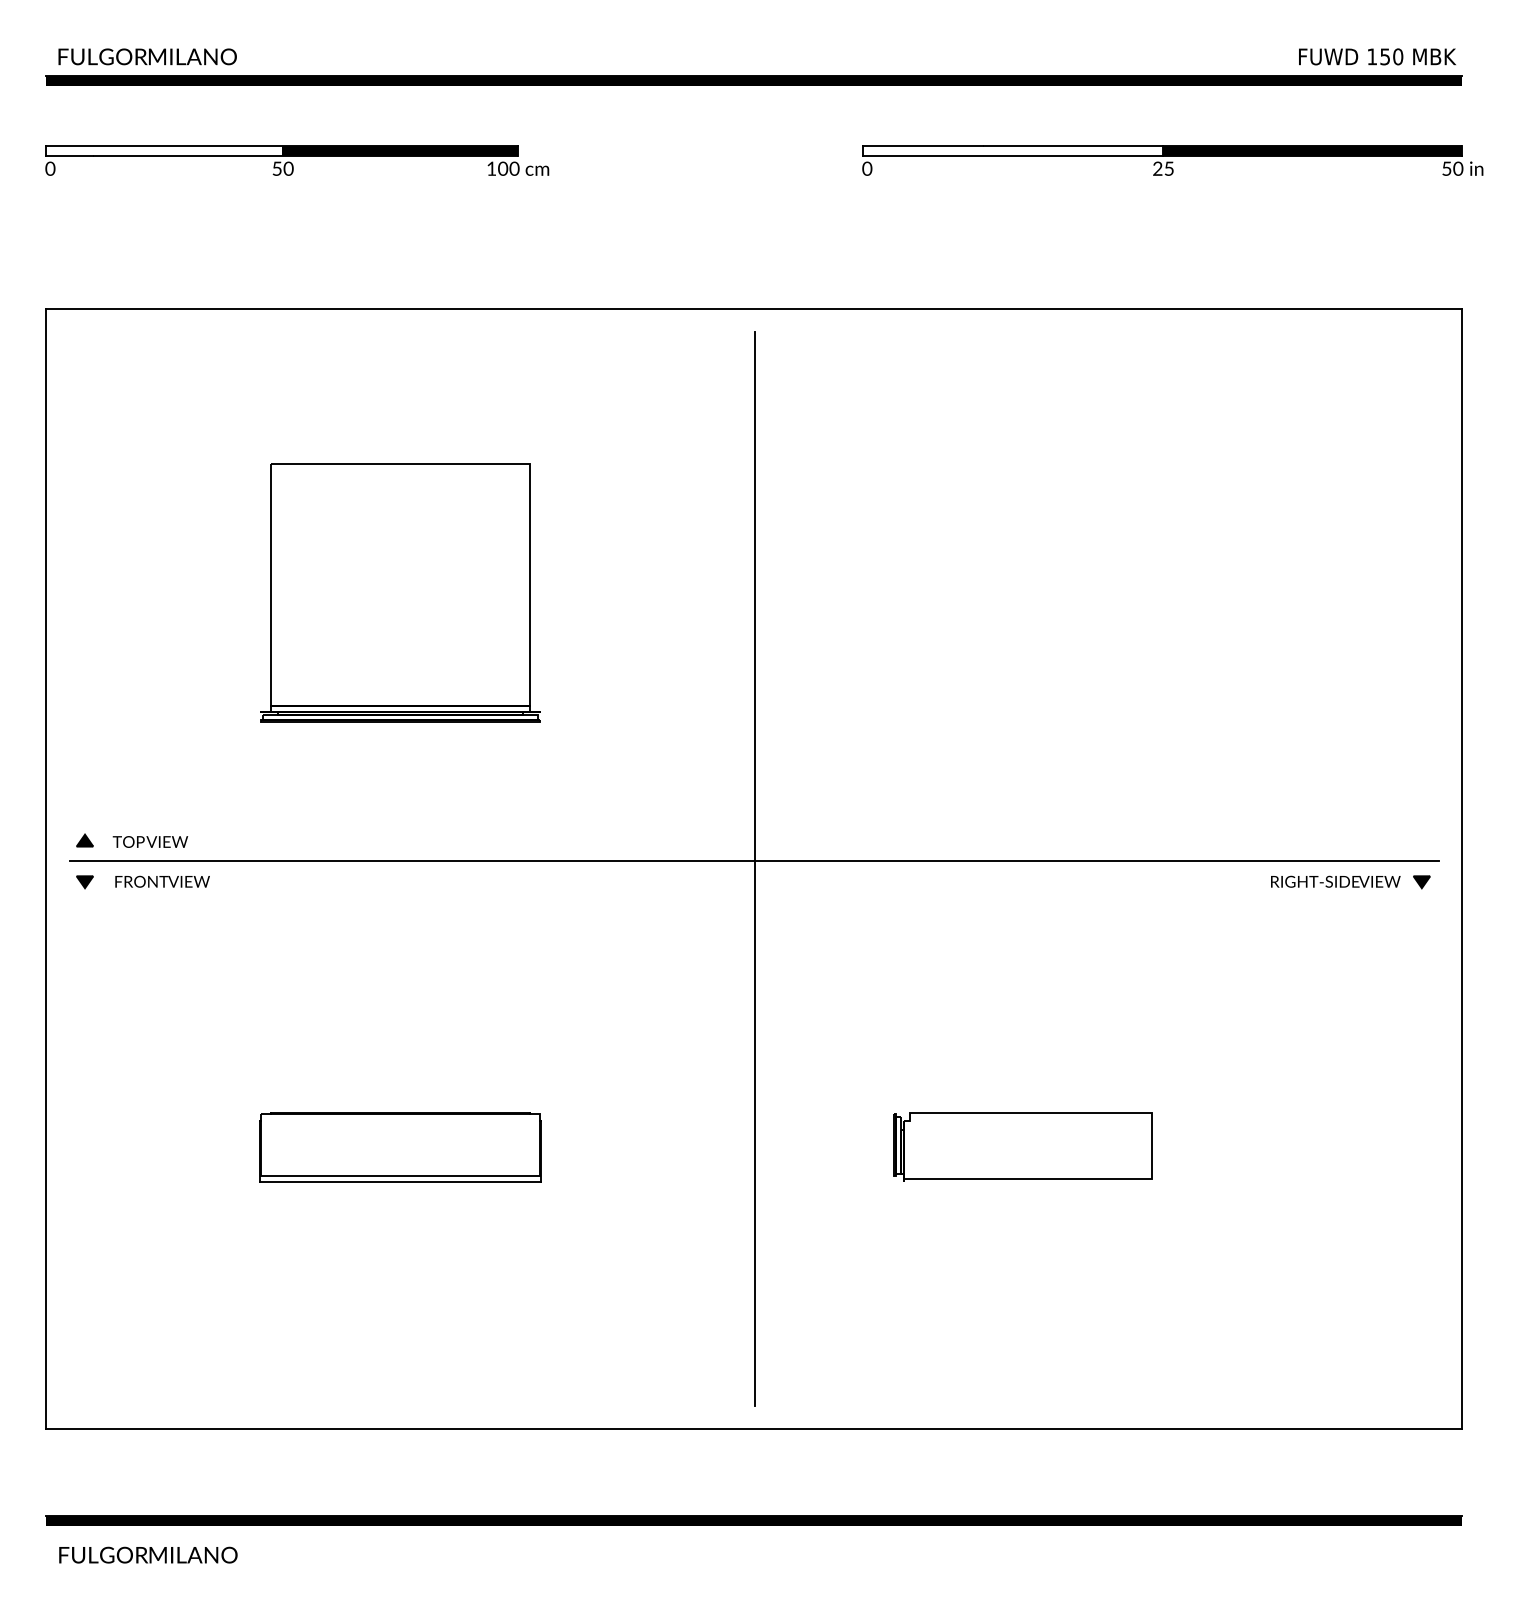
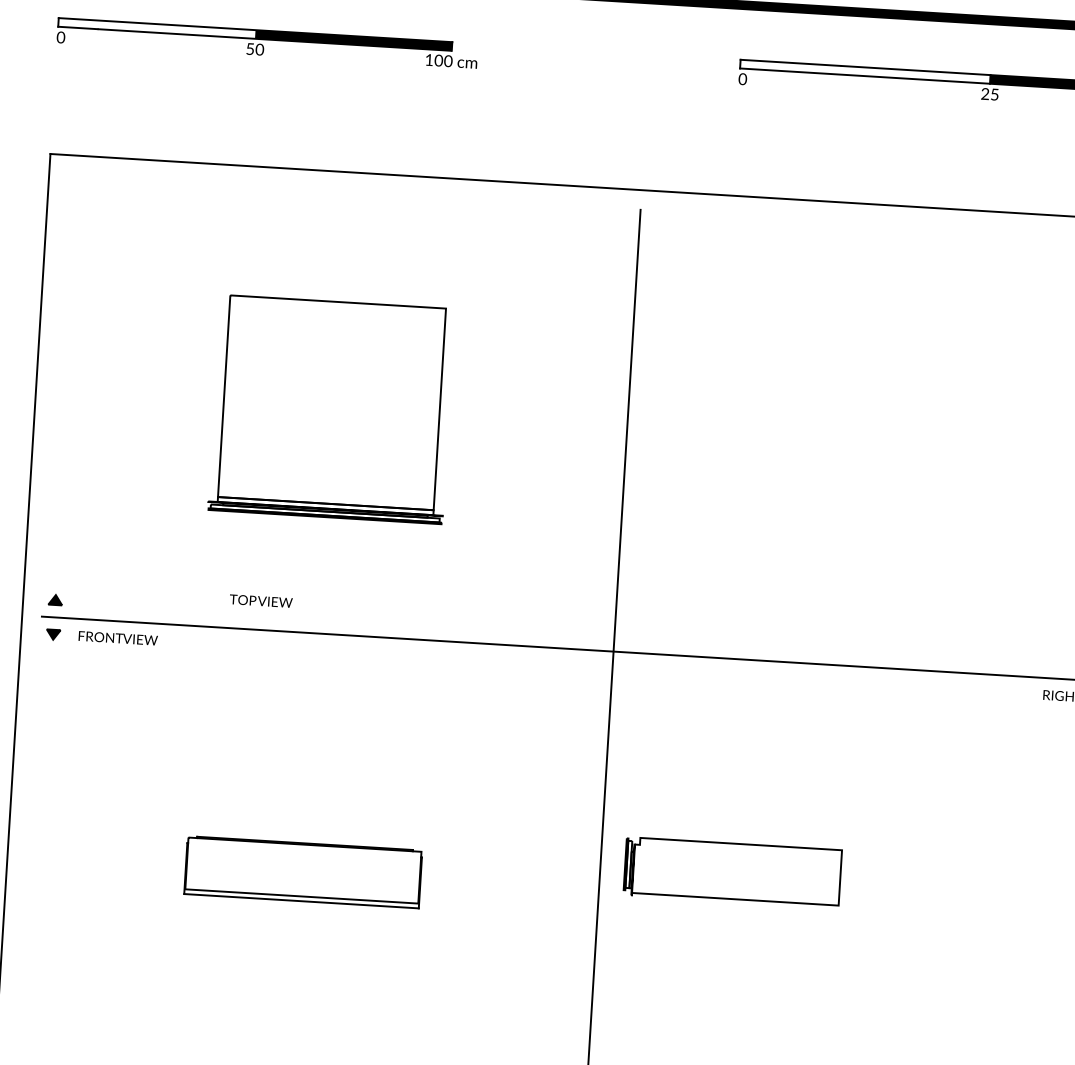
text: (150, 841) -> (261, 600), moved
part: (1022, 1146) -> (732, 871), moved

